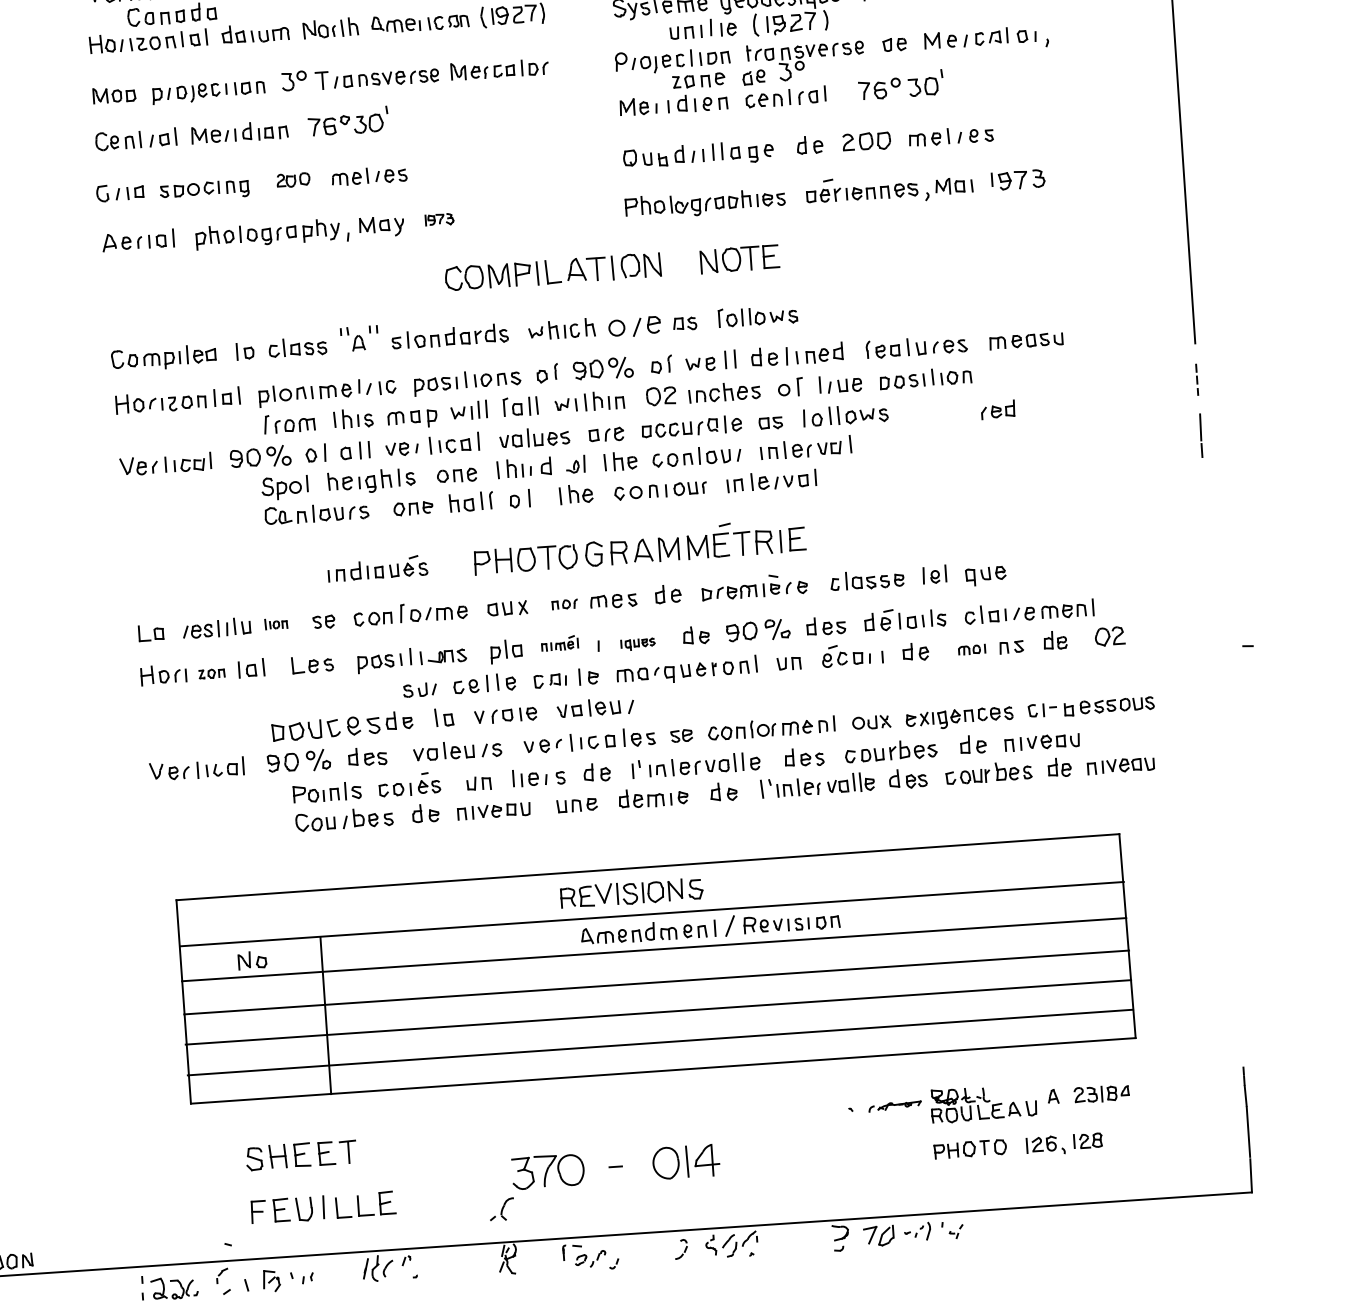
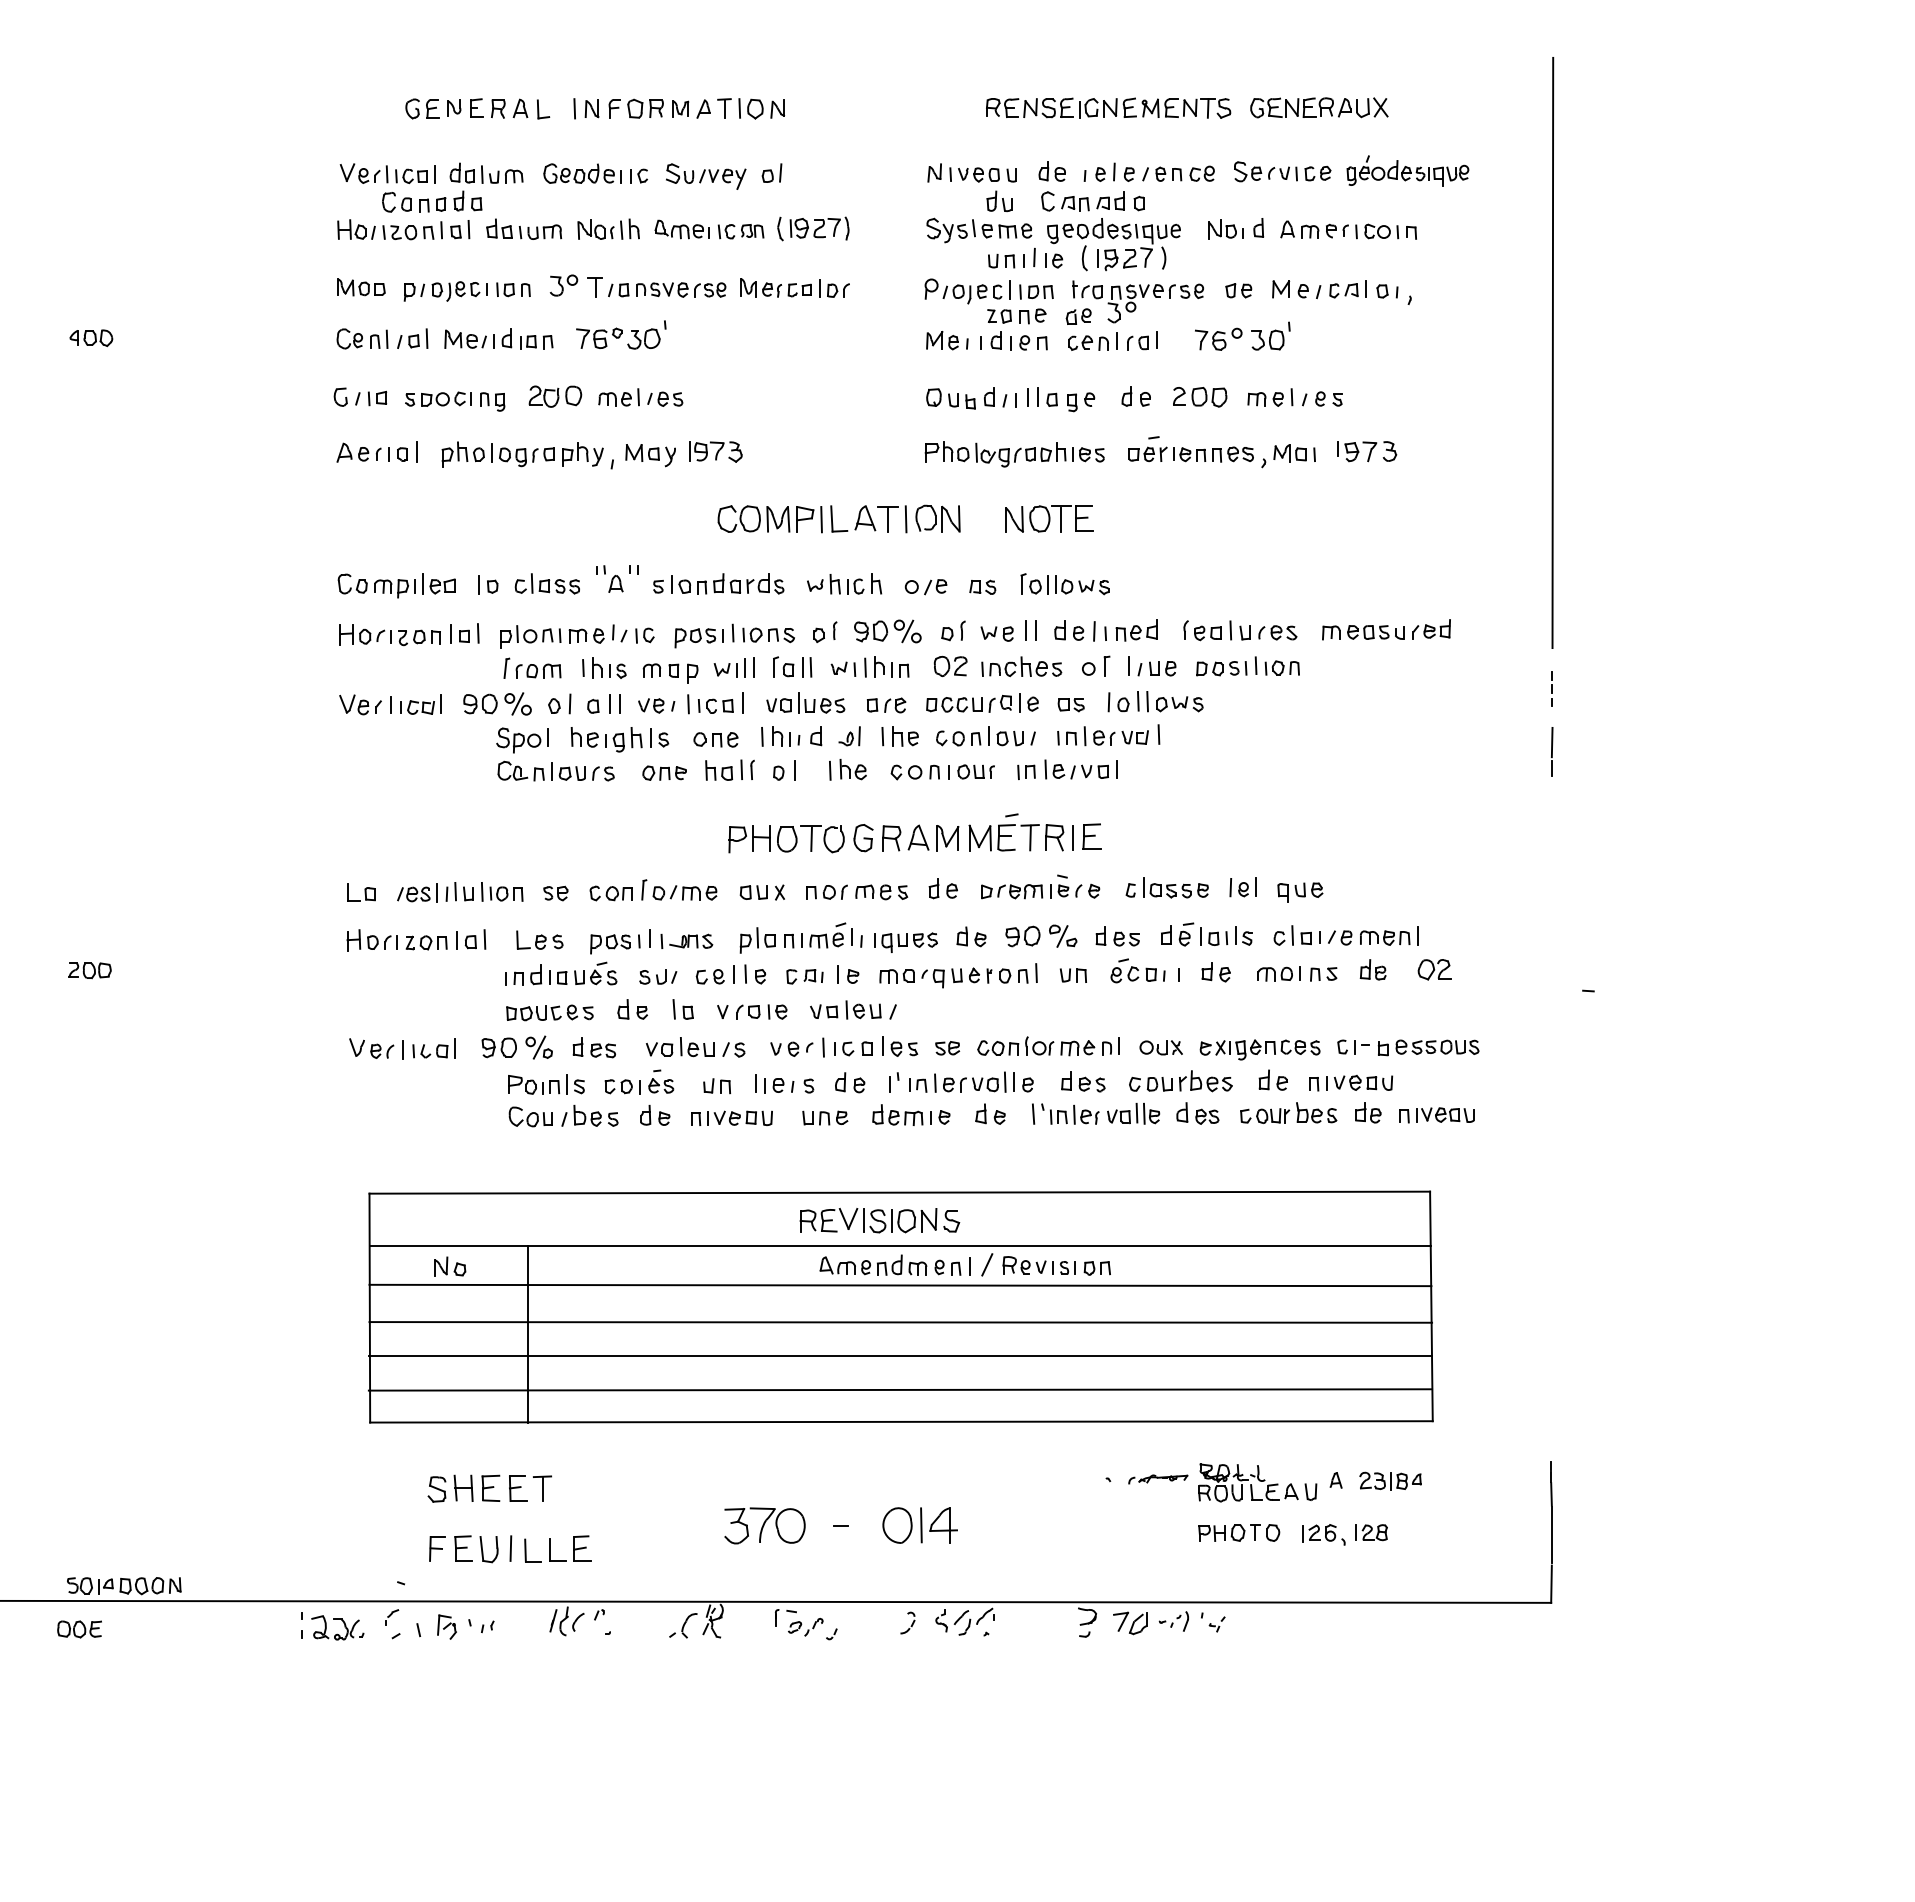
part: (293, 180) -> (555, 396), size x1.43
part: (439, 219) -> (715, 451), size x1.67
part: (634, 327) -> (925, 587), size x0.71
part: (997, 409) -> (1431, 629), moved
part: (378, 568) -> (561, 973), moved
part: (564, 603) -> (826, 891), size x1.43
part: (276, 623) -> (502, 891), size x1.67
part: (560, 643) -> (818, 935), size x1.67
part: (637, 644) -> (905, 942), size x1.67
part: (971, 649) -> (1278, 973), size x1.43
part: (211, 673) -> (426, 942), size x1.43
part: (325, 728) -> (549, 1012), size x0.71
part: (502, 1209) -> (683, 1625), moved

